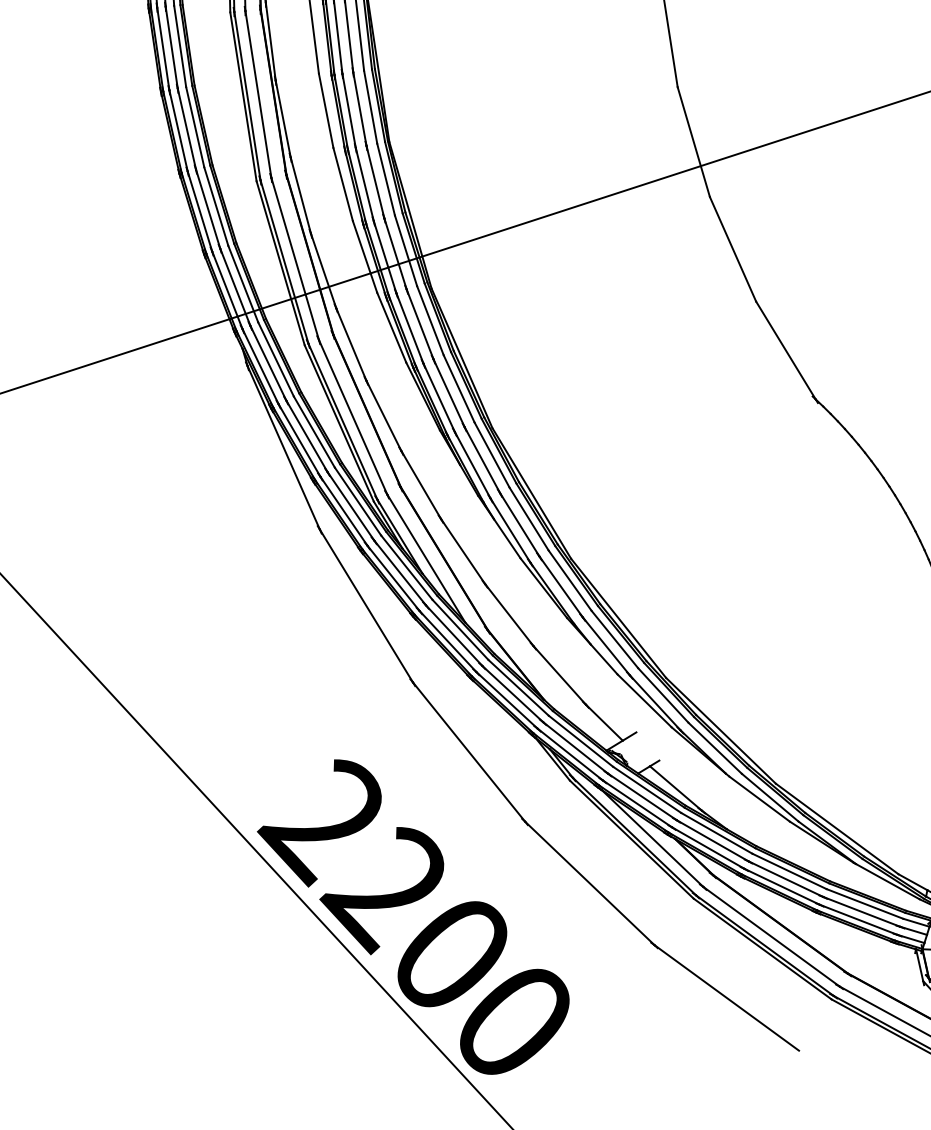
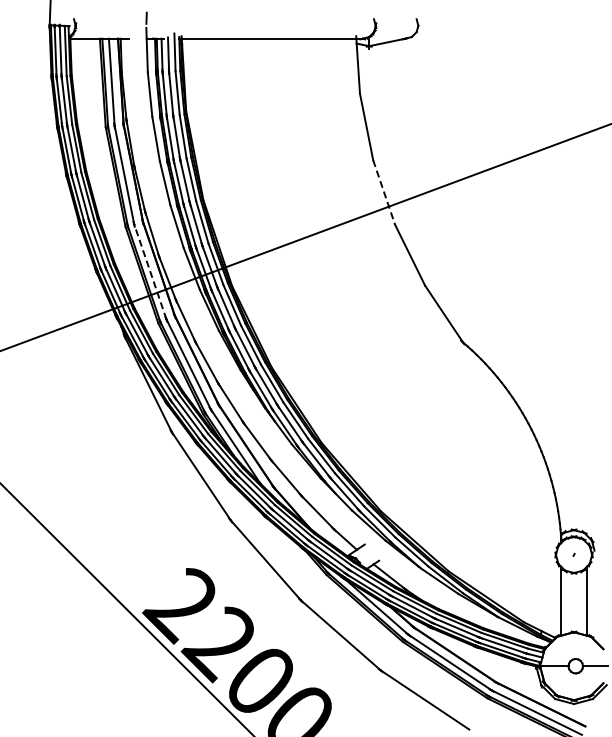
line: (694, 143) -> (384, 193), solid -> dashed
line: (295, 258) -> (150, 271), solid -> dashed

